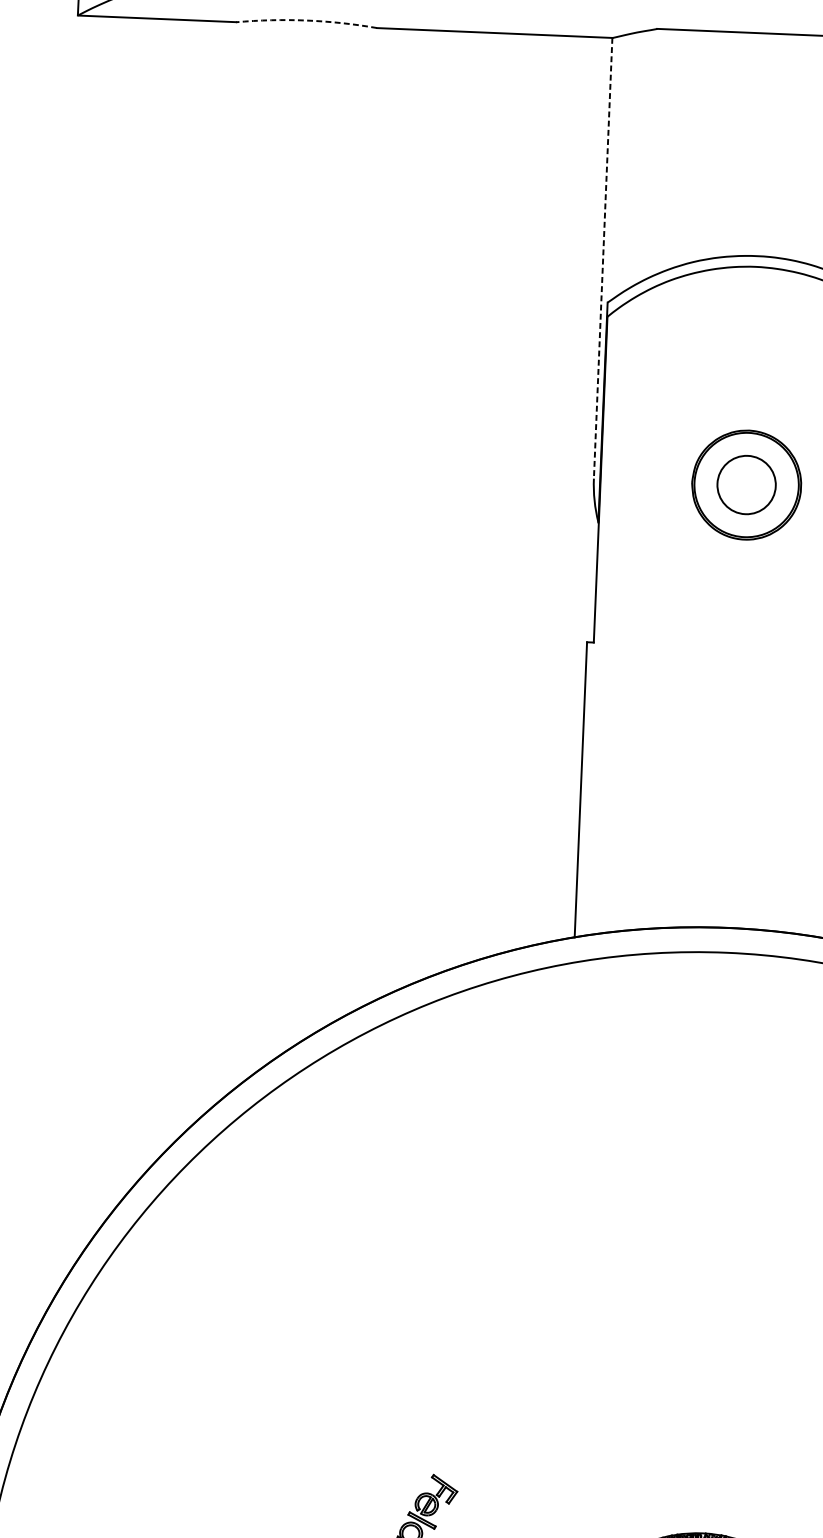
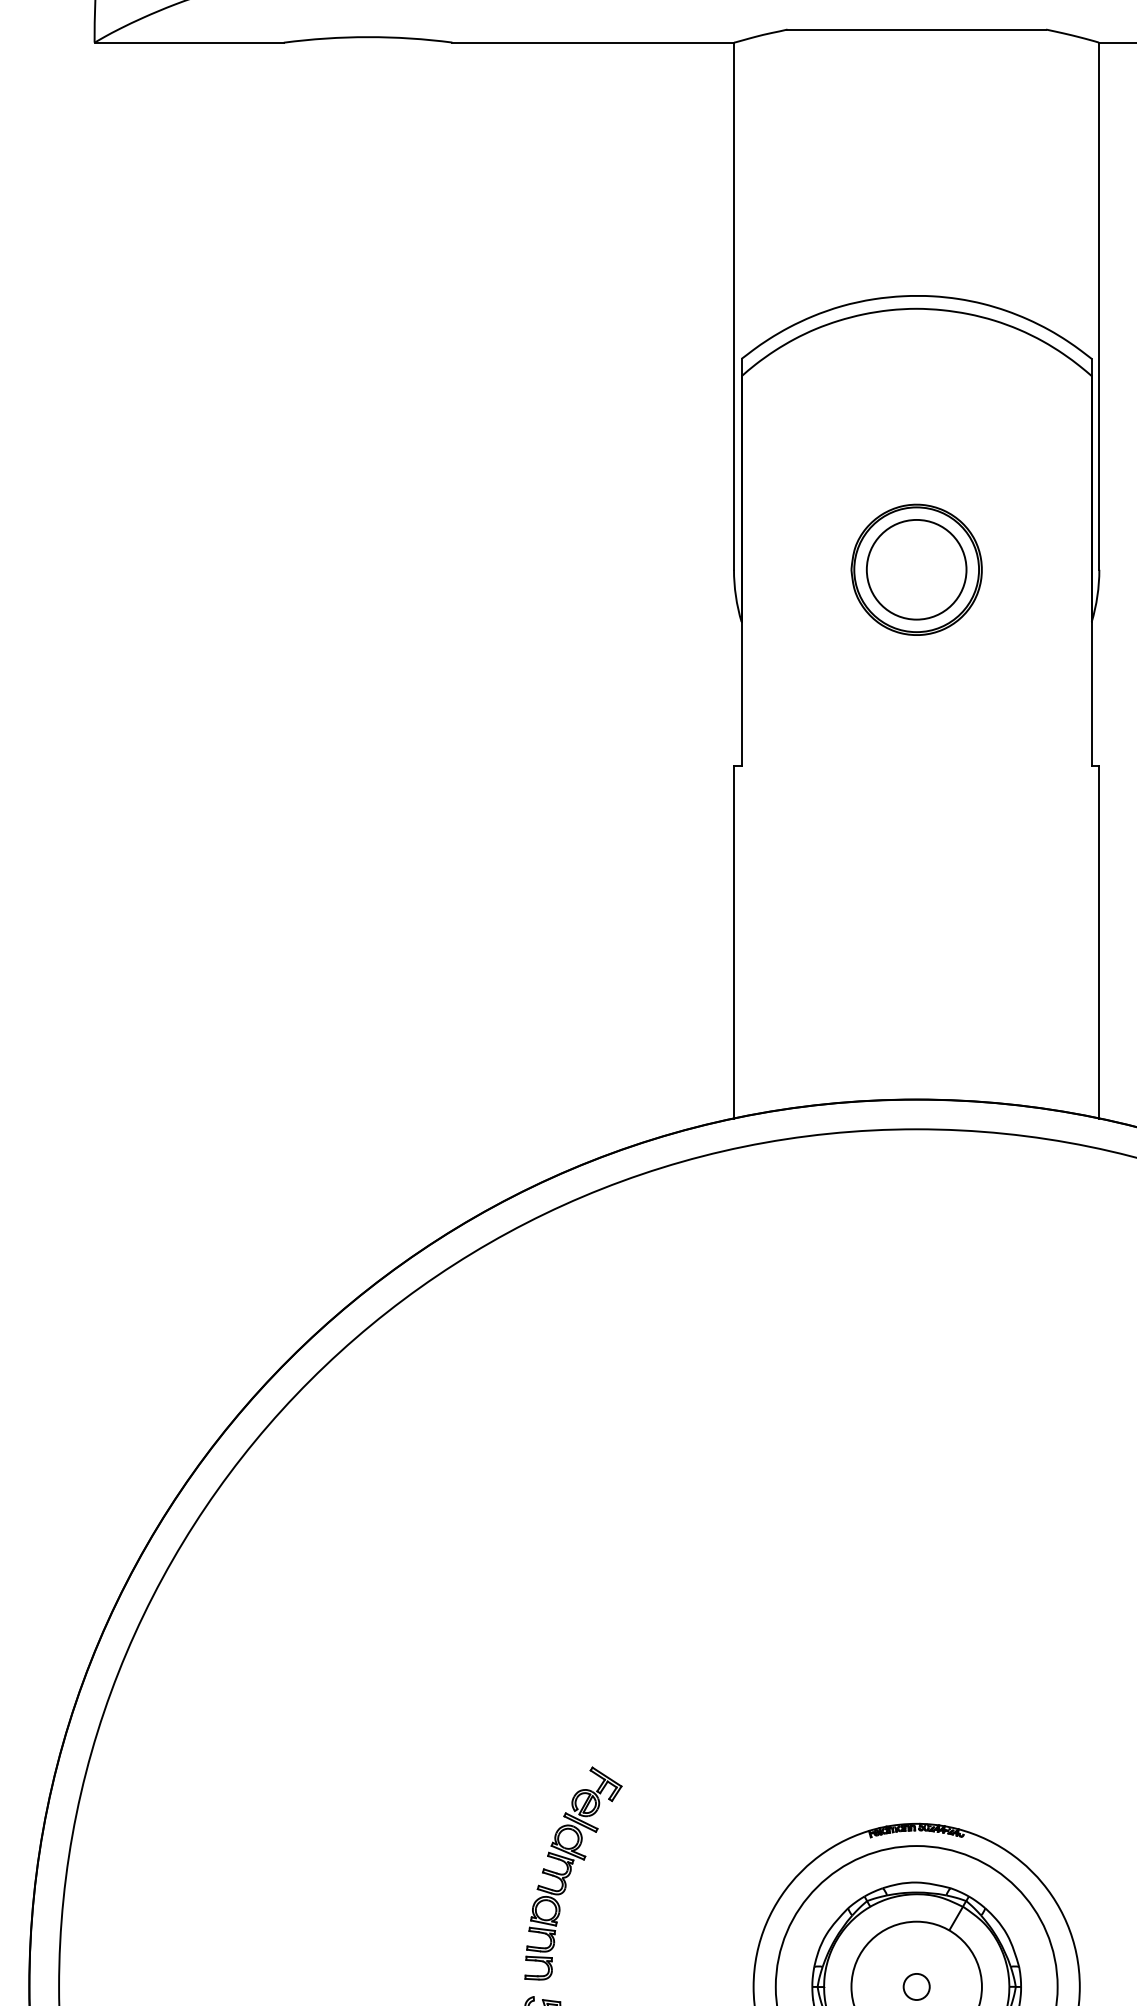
arc: (307, 20) -> (368, 37), dashed -> solid
line: (602, 258) -> (733, 306), dashed -> solid
circle: (746, 484) -> (916, 569), size x1.43

